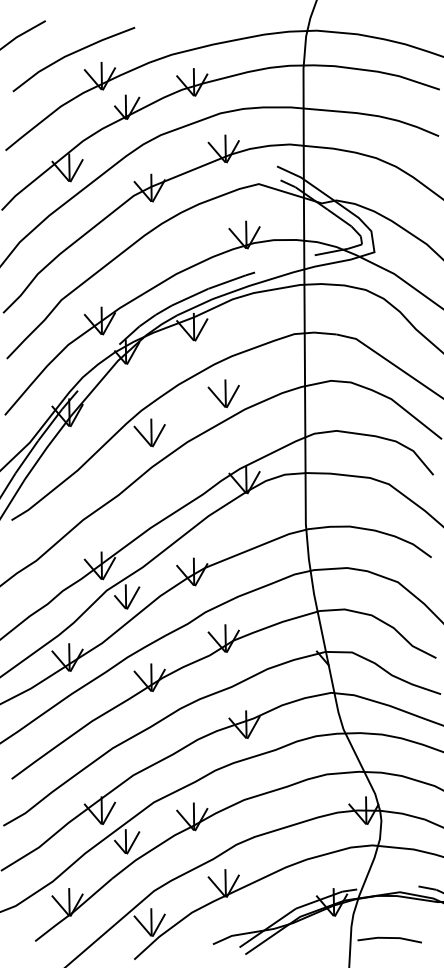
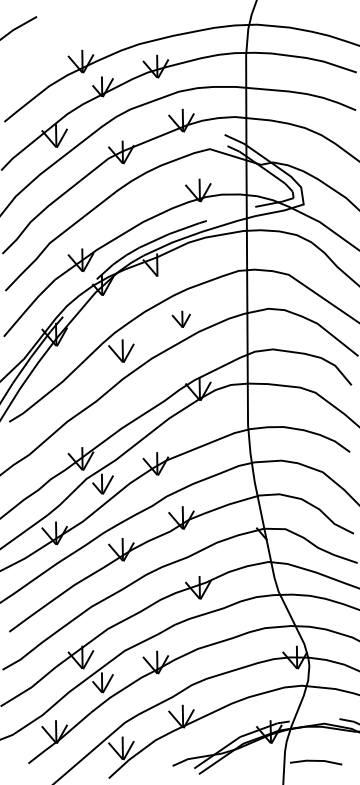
line: (70, 55) -> (57, 44), removed
line: (201, 329) -> (163, 267), removed
part: (223, 393) -> (181, 319), size x0.7

